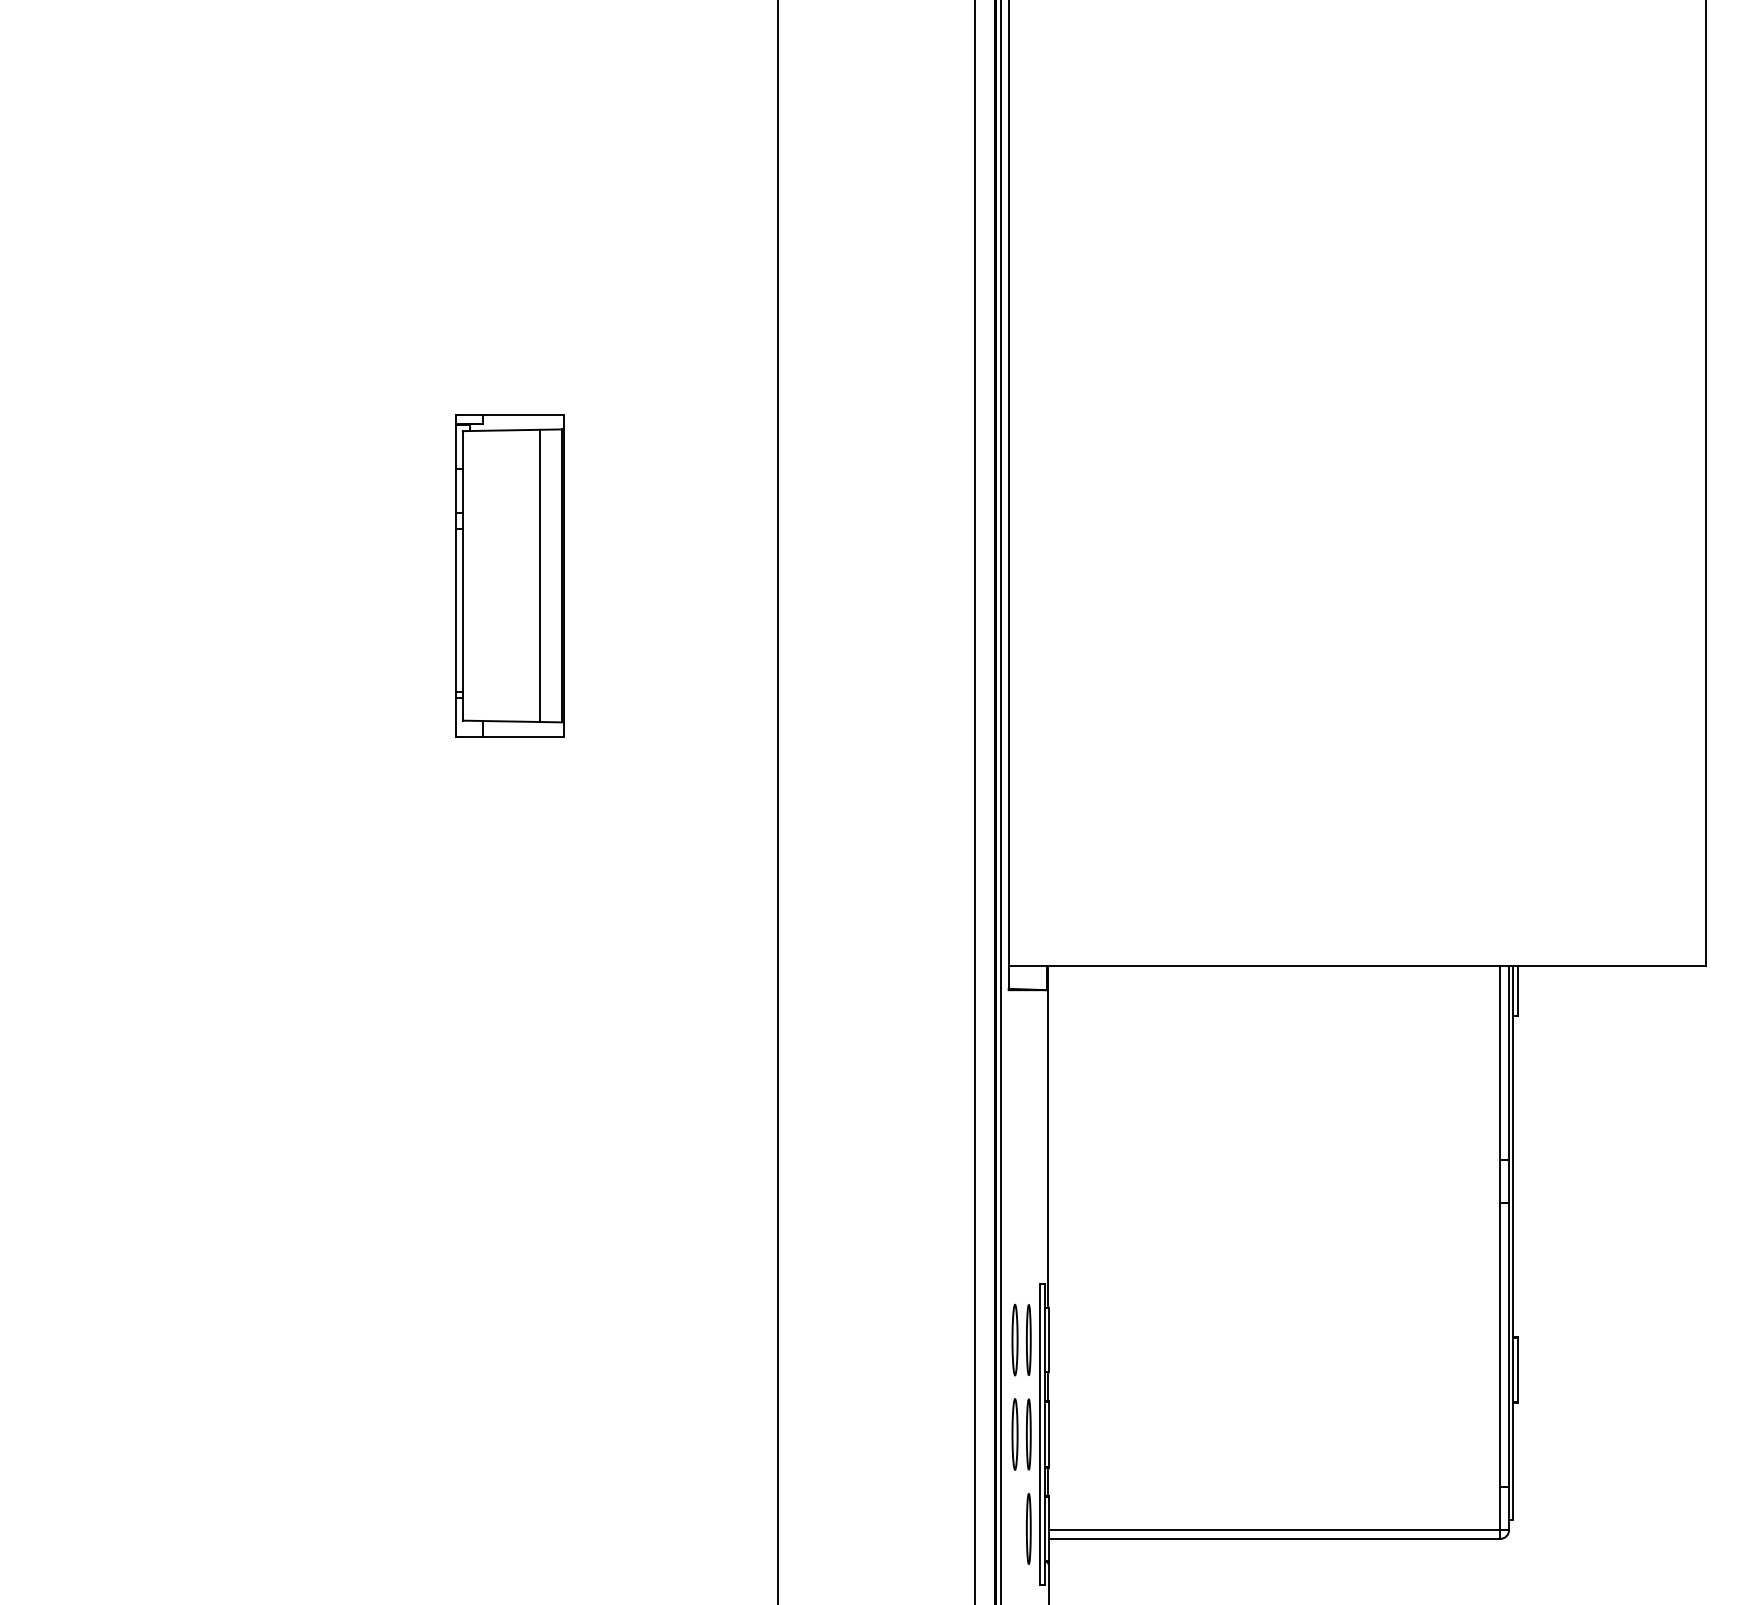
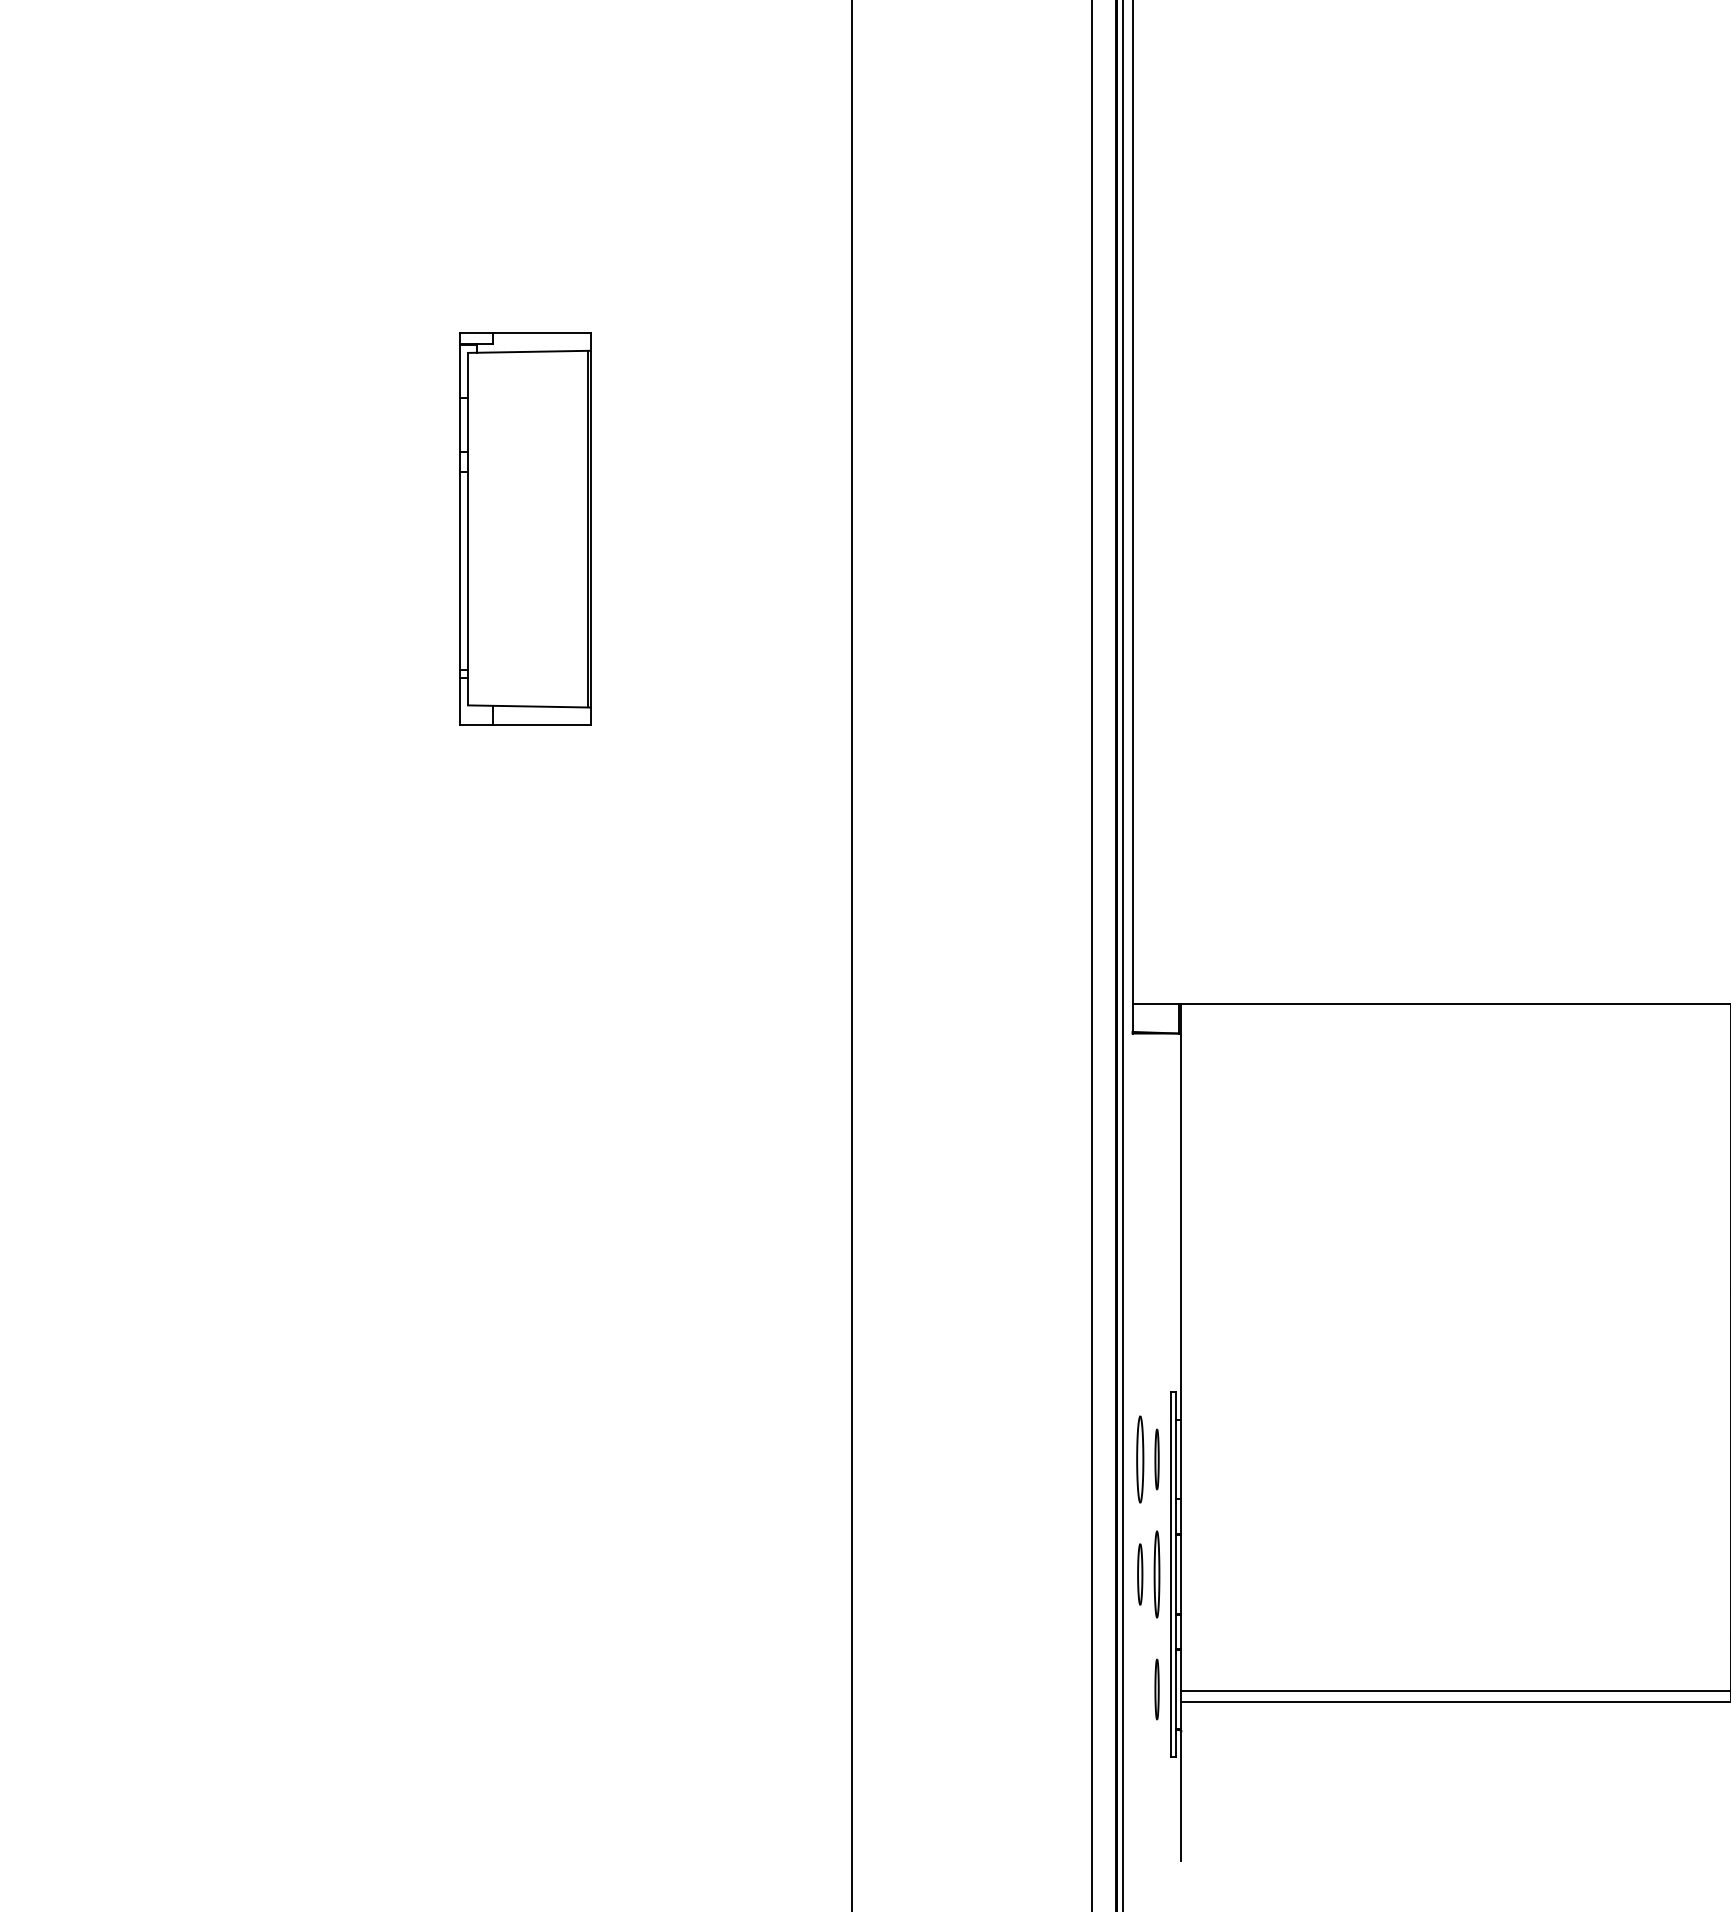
line: (540, 575) -> (562, 528), removed
part: (1028, 1339) -> (1156, 1458), size x0.7
part: (1014, 1434) -> (1139, 1574), size x0.7
part: (1028, 1528) -> (1156, 1688), size x0.7

